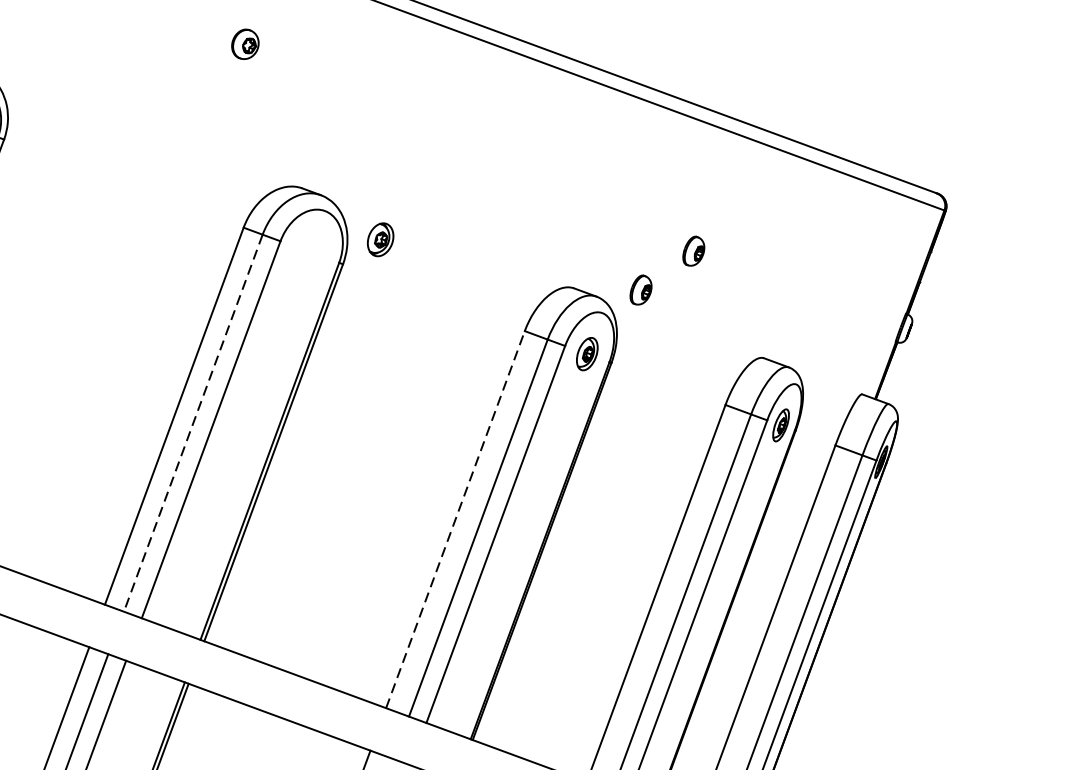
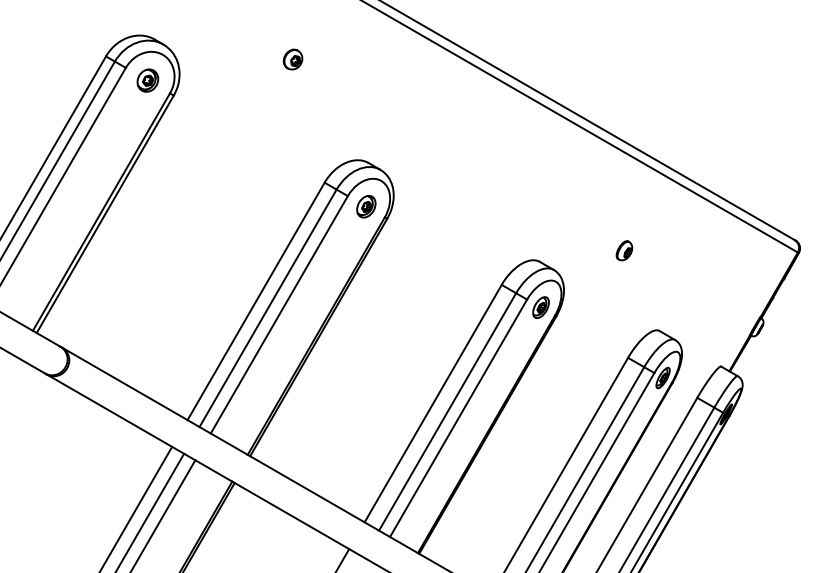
part: (244, 44) -> (292, 59), moved
part: (380, 239) -> (366, 206), moved
part: (640, 289) -> (584, 270), removed
line: (192, 423) -> (267, 308), dashed -> solid
line: (455, 519) -> (433, 403), dashed -> solid

